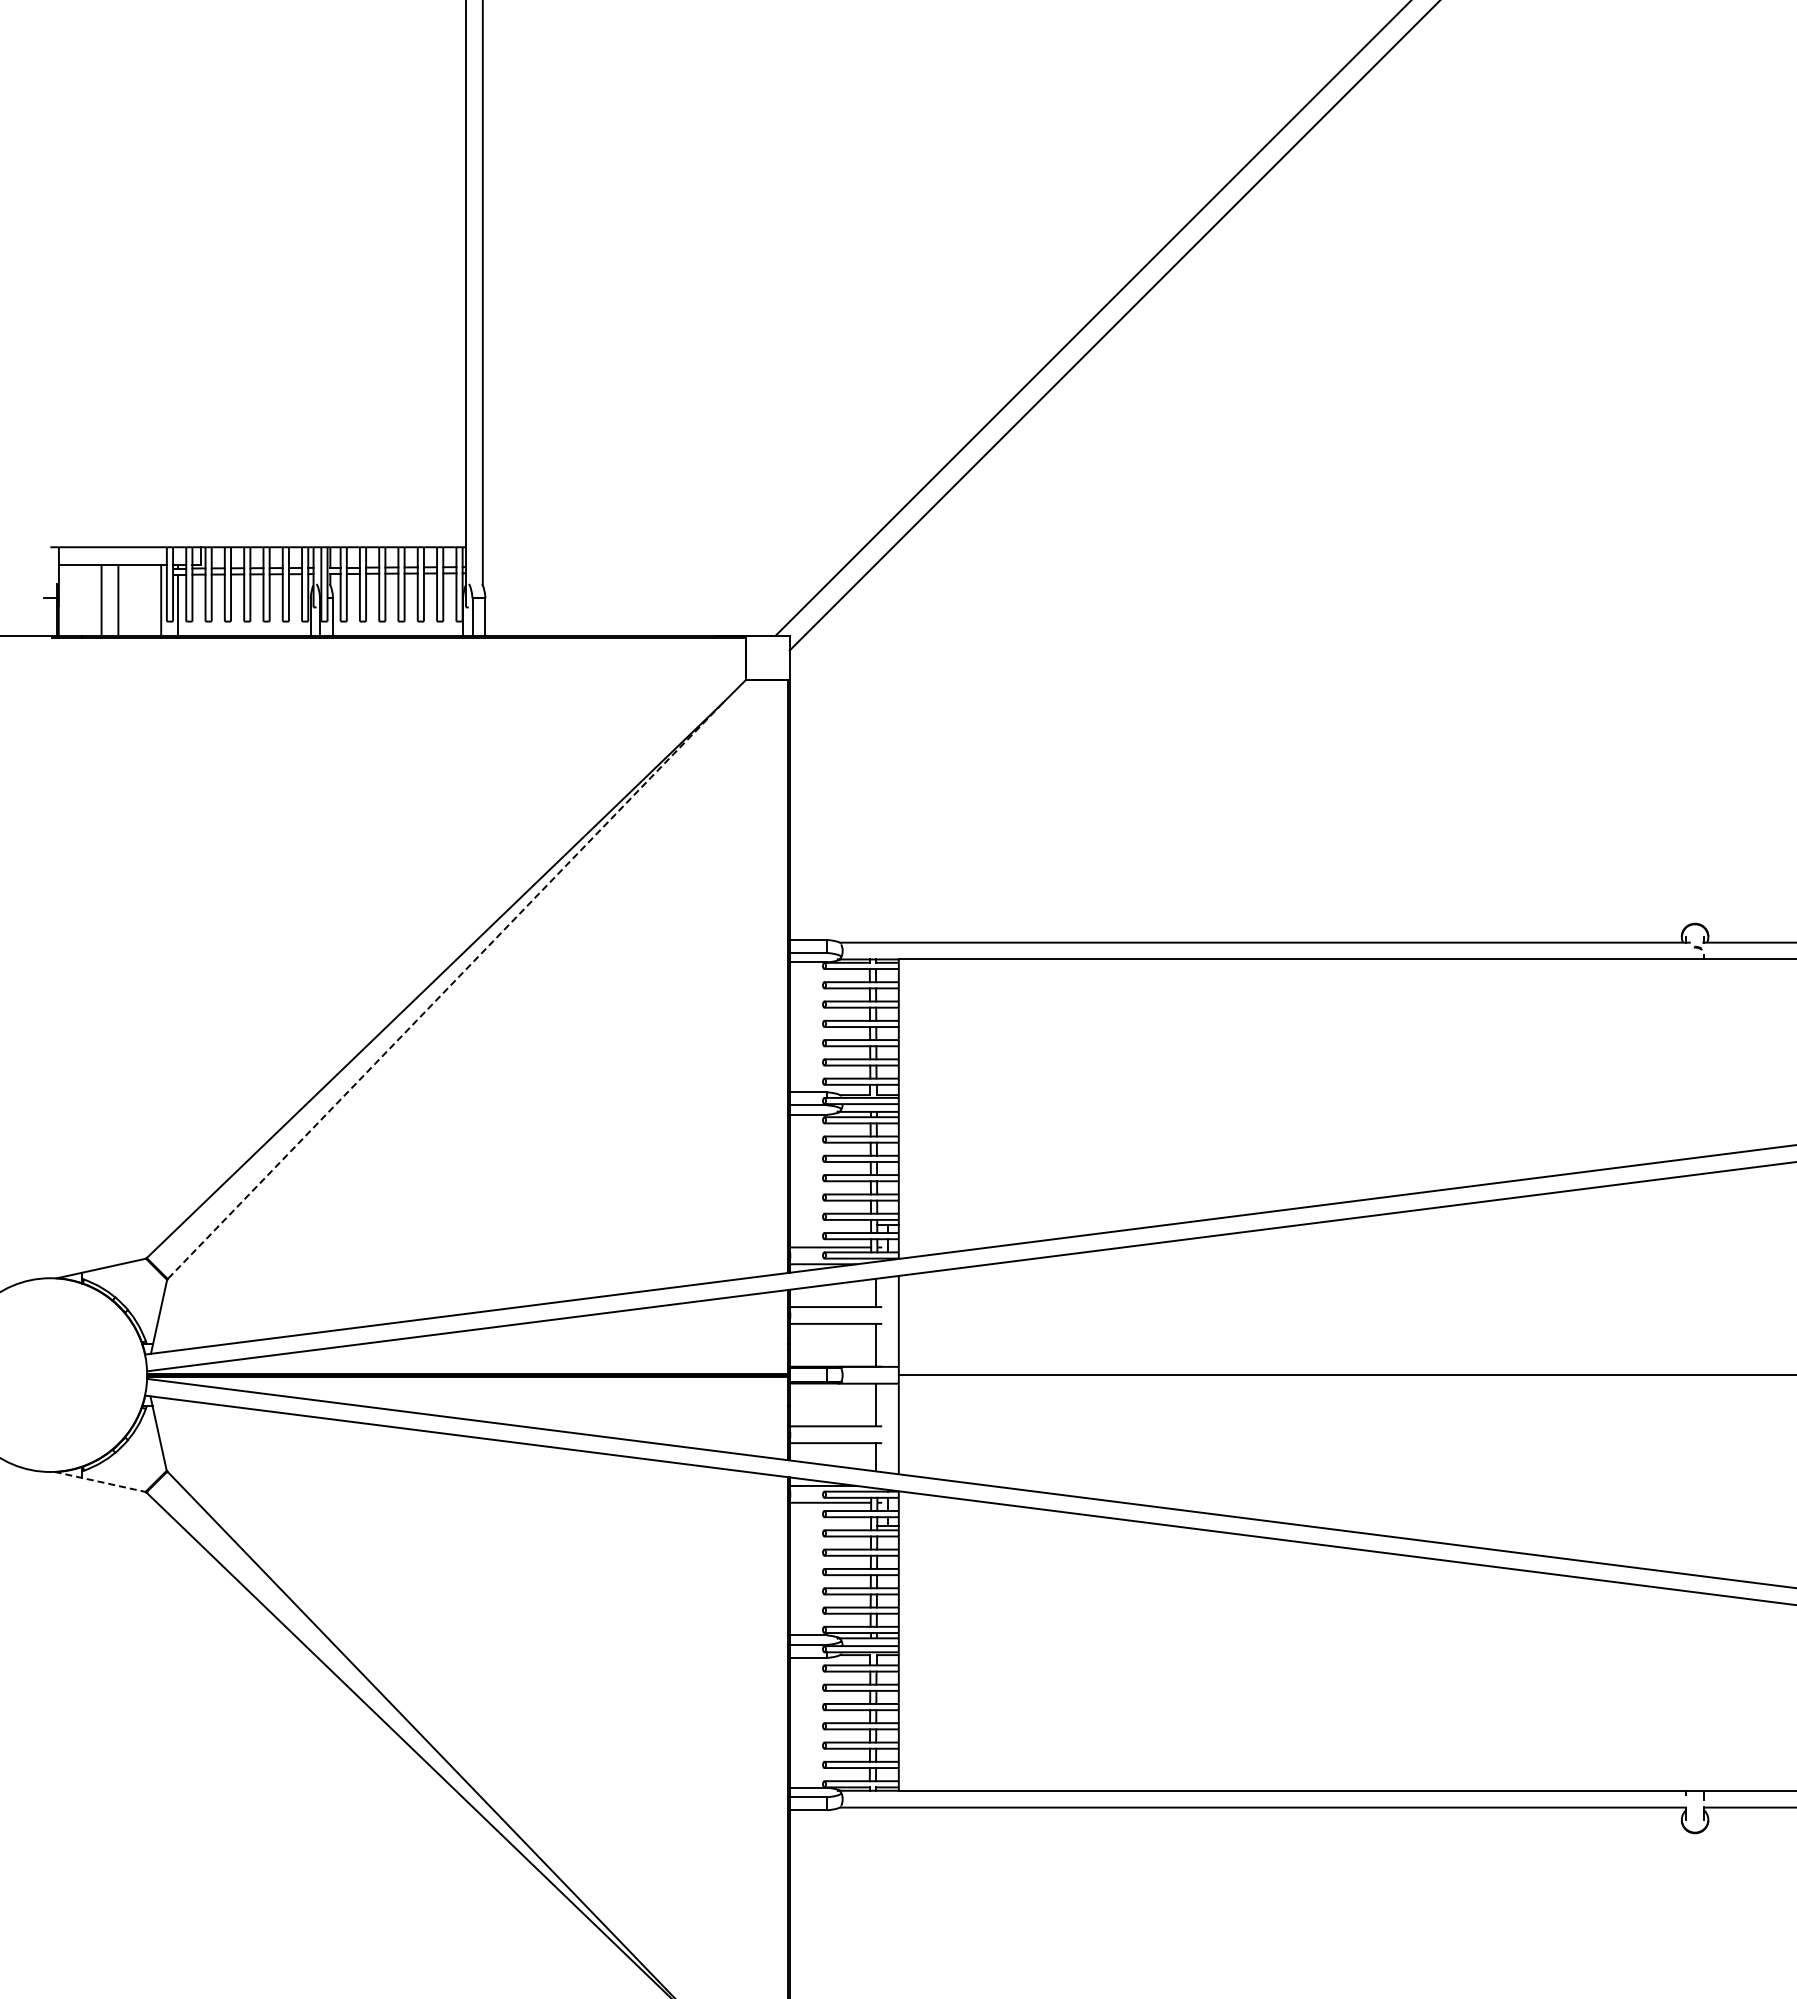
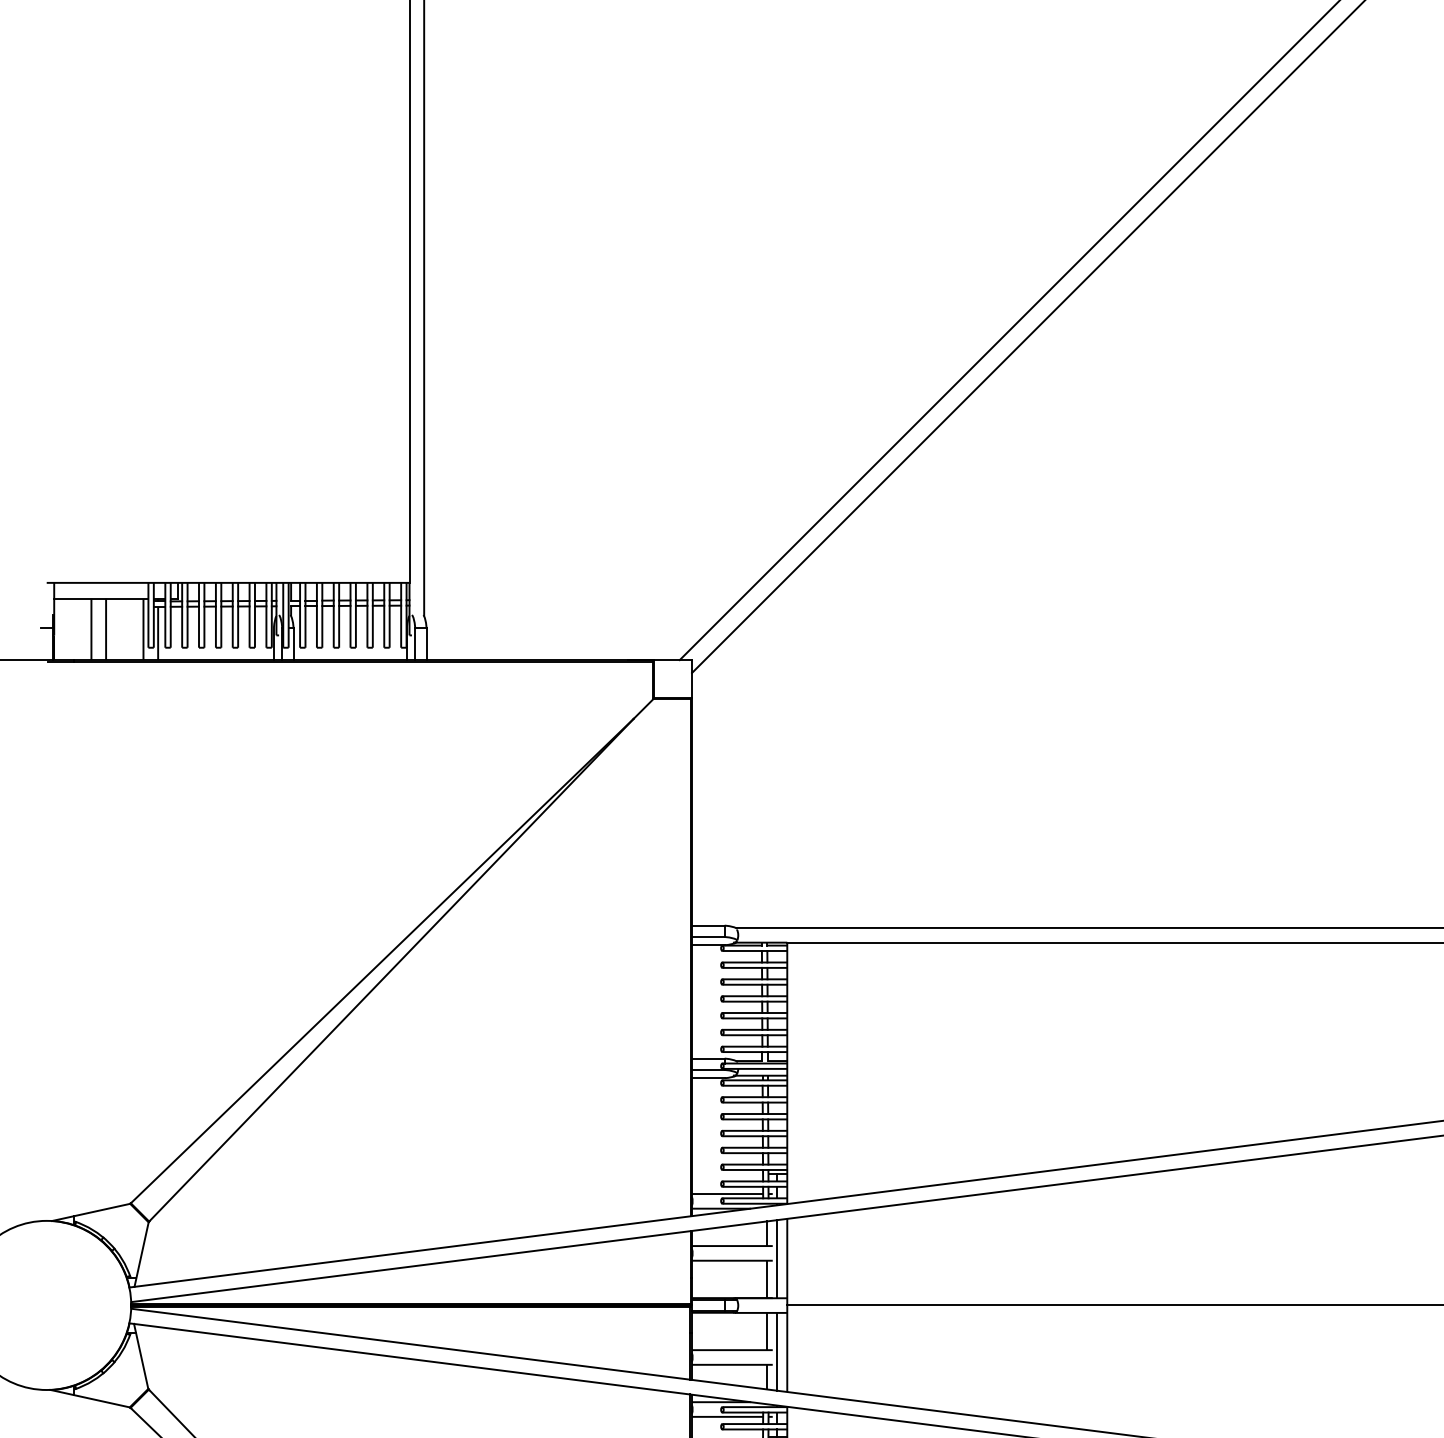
line: (445, 991) -> (391, 970), dashed -> solid
line: (887, 1321) -> (777, 1258), added
line: (887, 1427) -> (777, 1351), added
line: (101, 1482) -> (91, 1399), dashed -> solid

